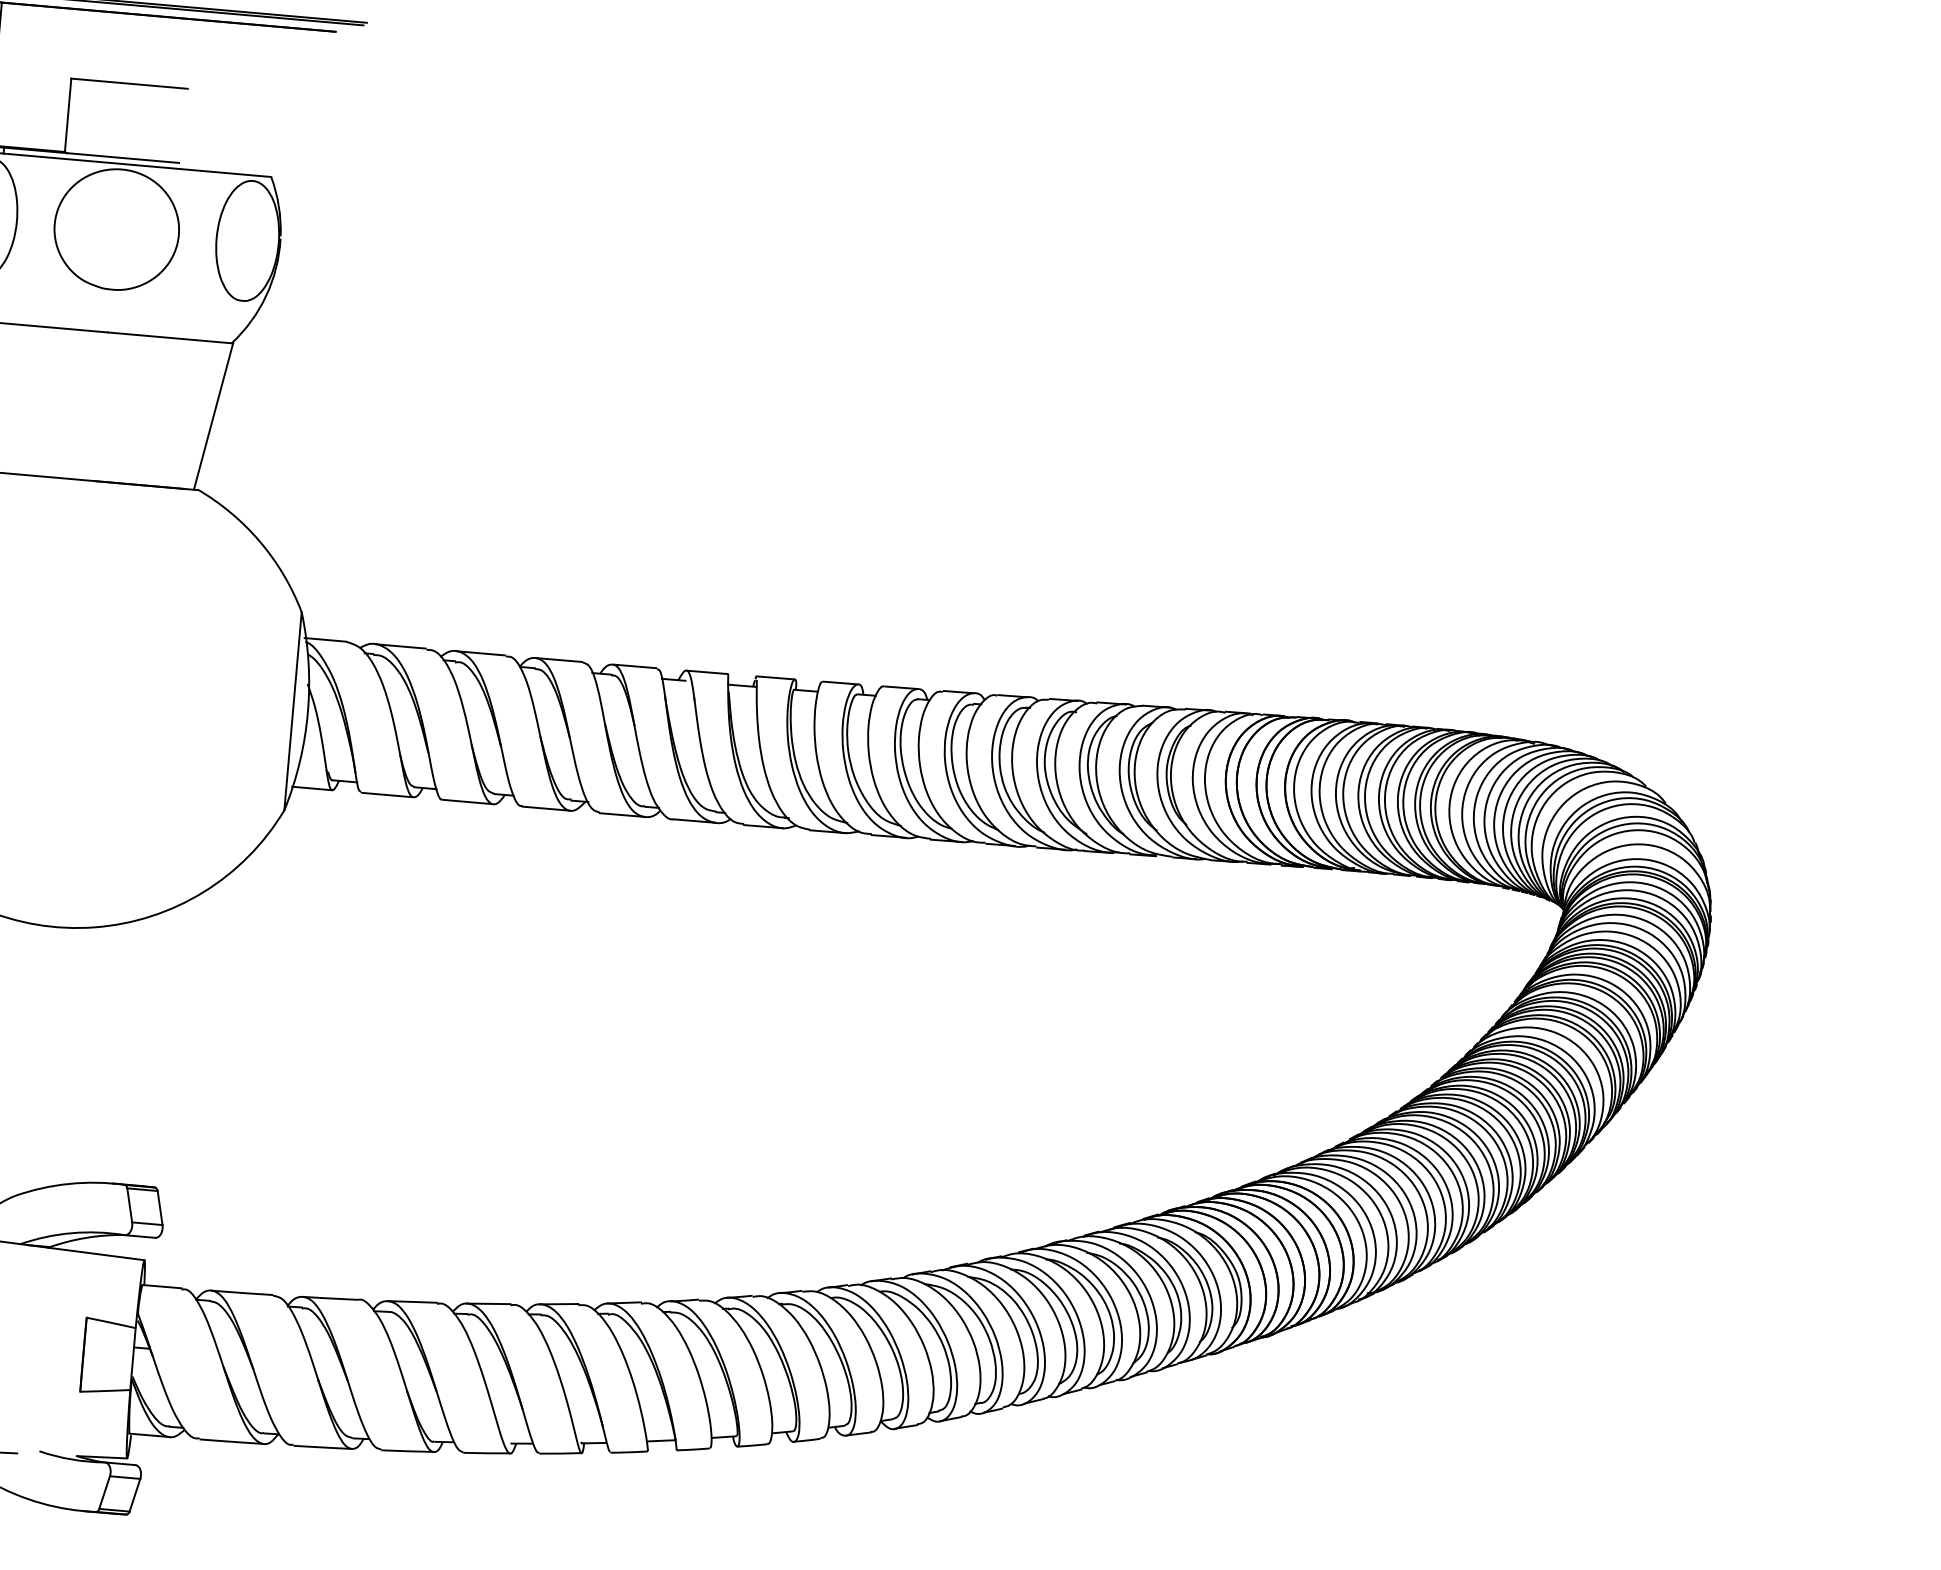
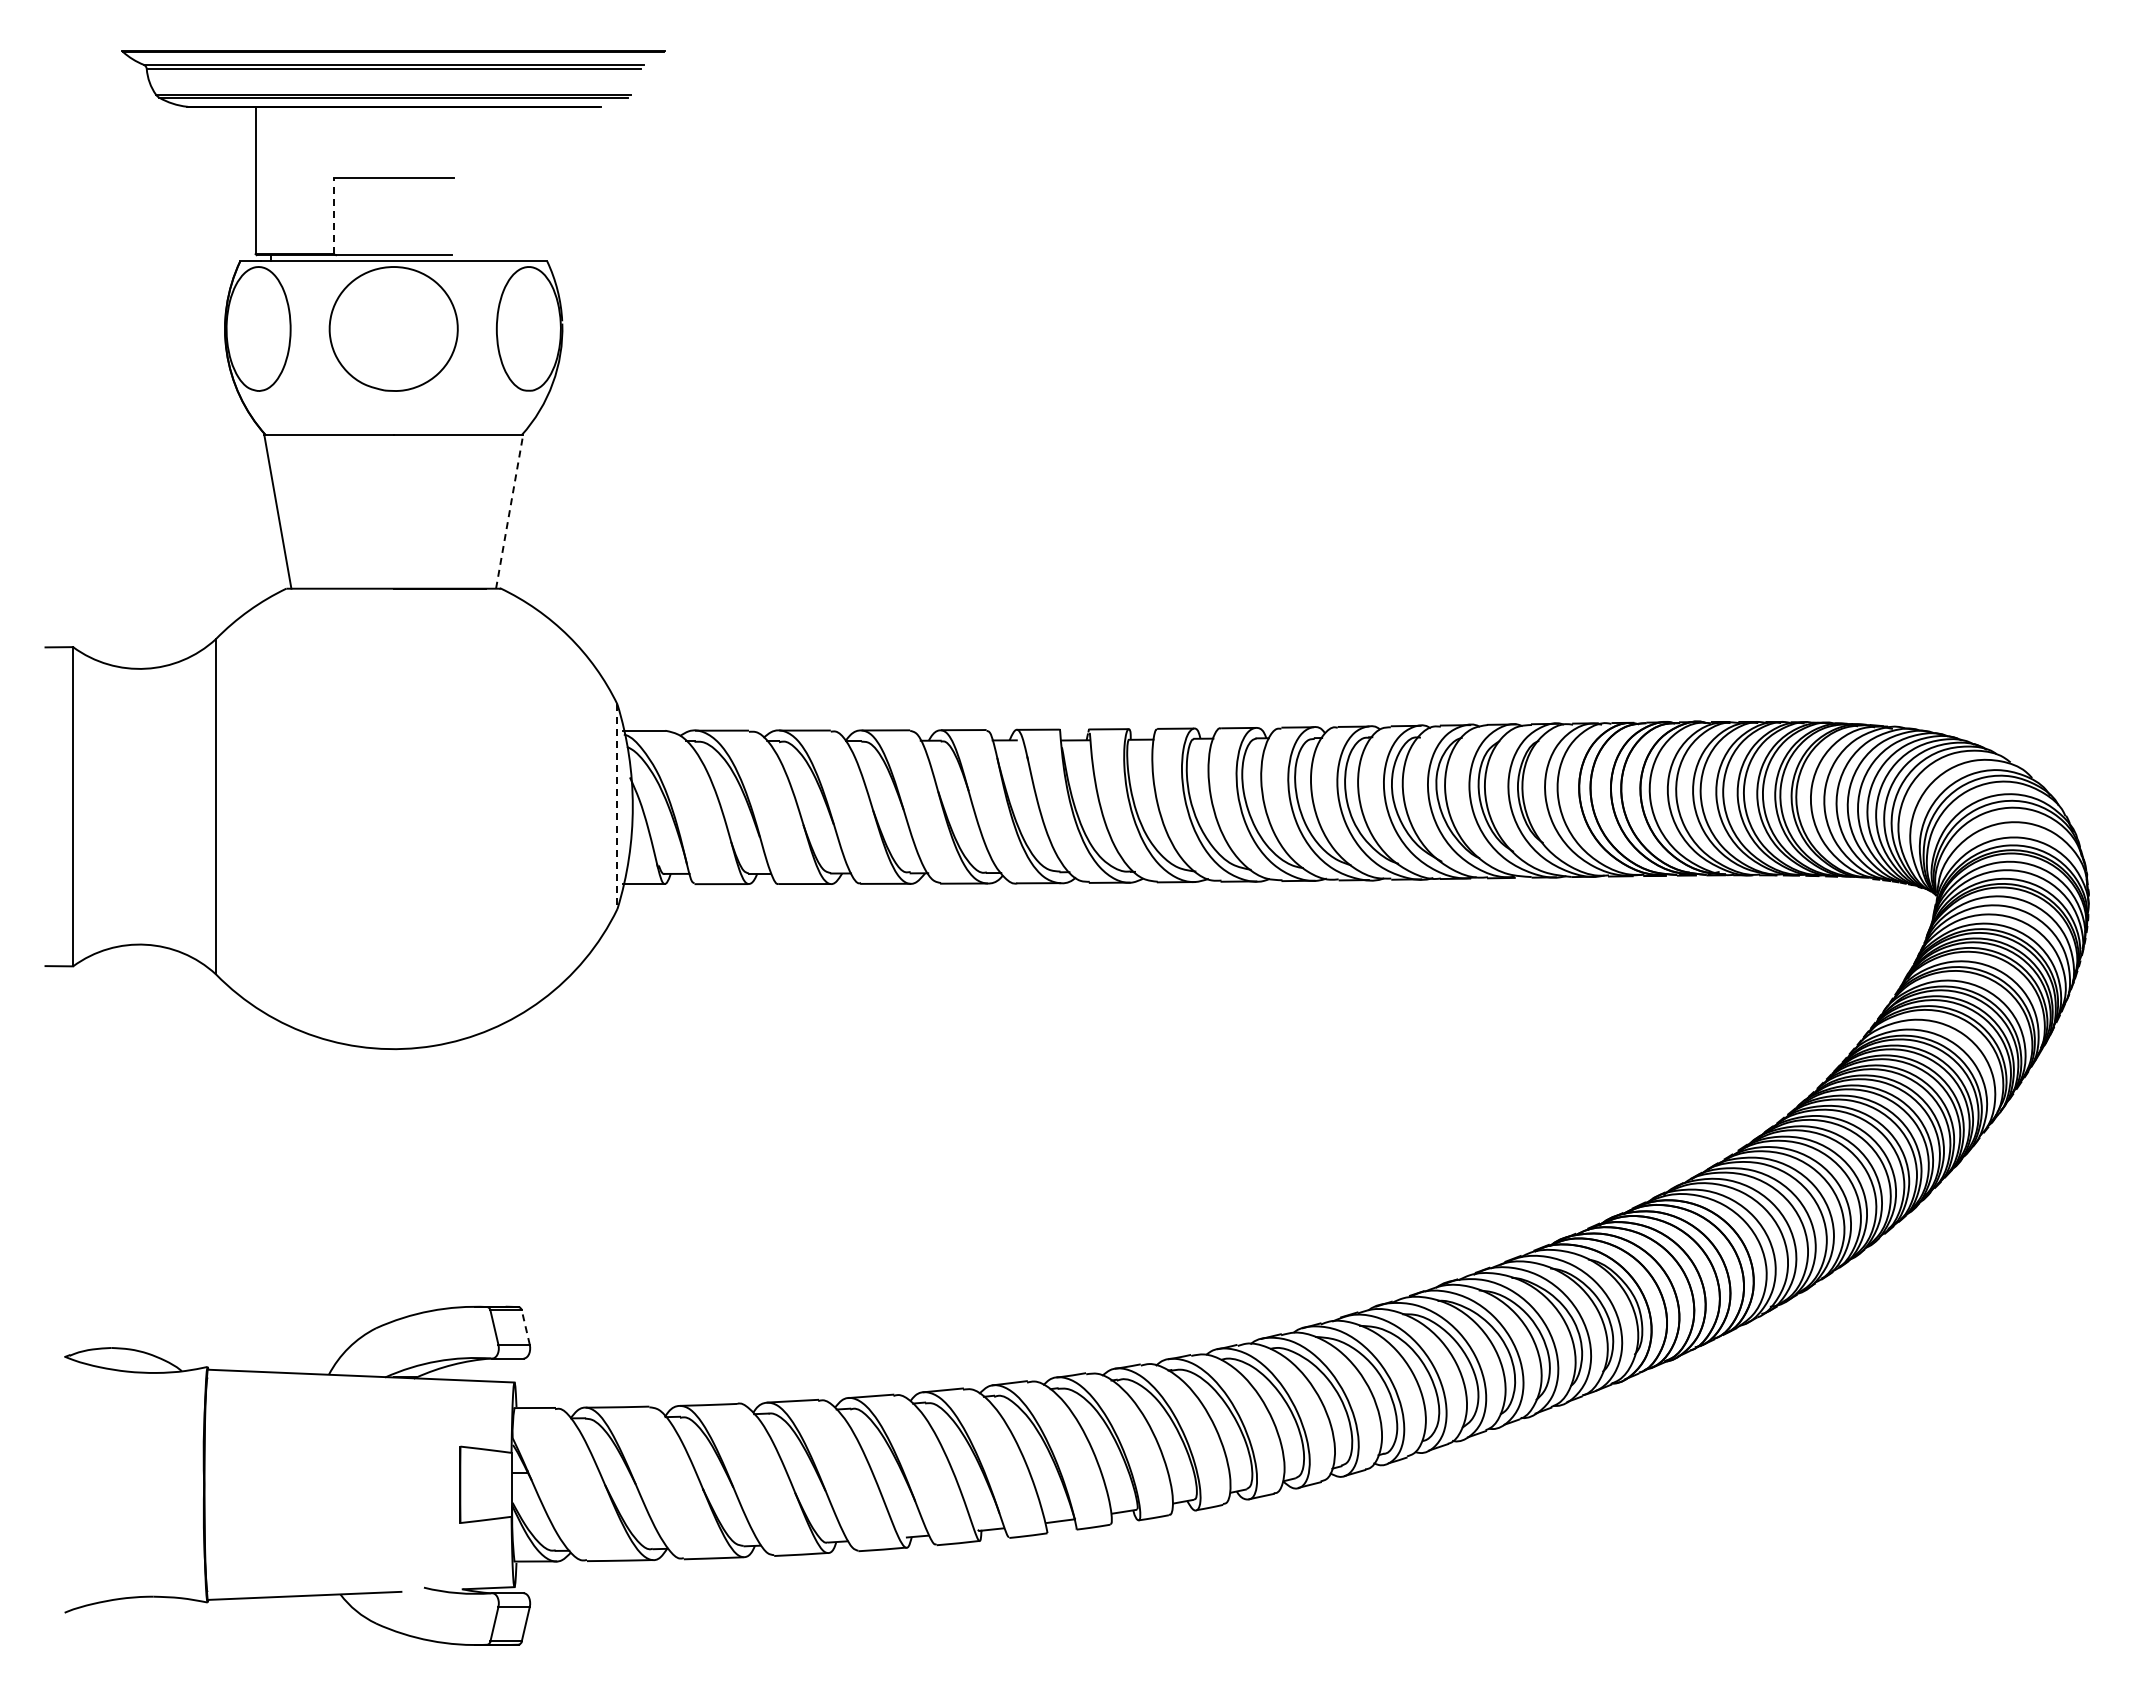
line: (67, 115) -> (333, 216), solid -> dashed
line: (213, 416) -> (509, 511), solid -> dashed
line: (292, 712) -> (617, 807), solid -> dashed
line: (159, 1207) -> (525, 1327), solid -> dashed

